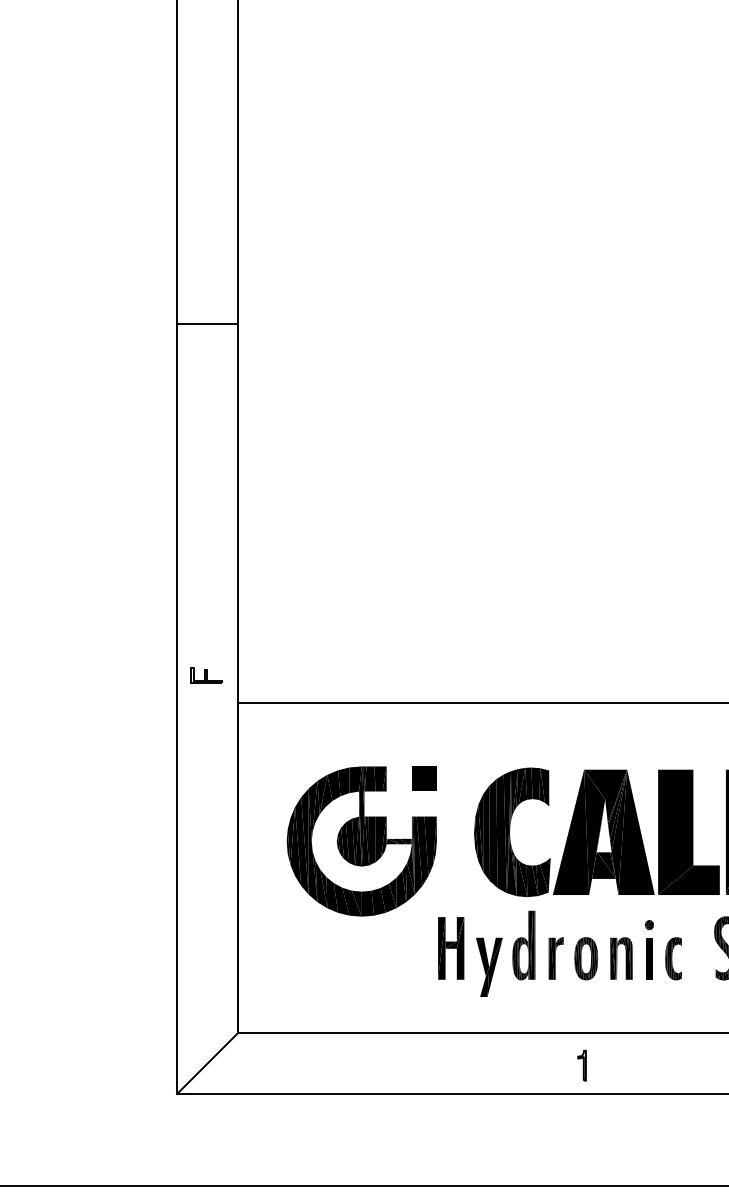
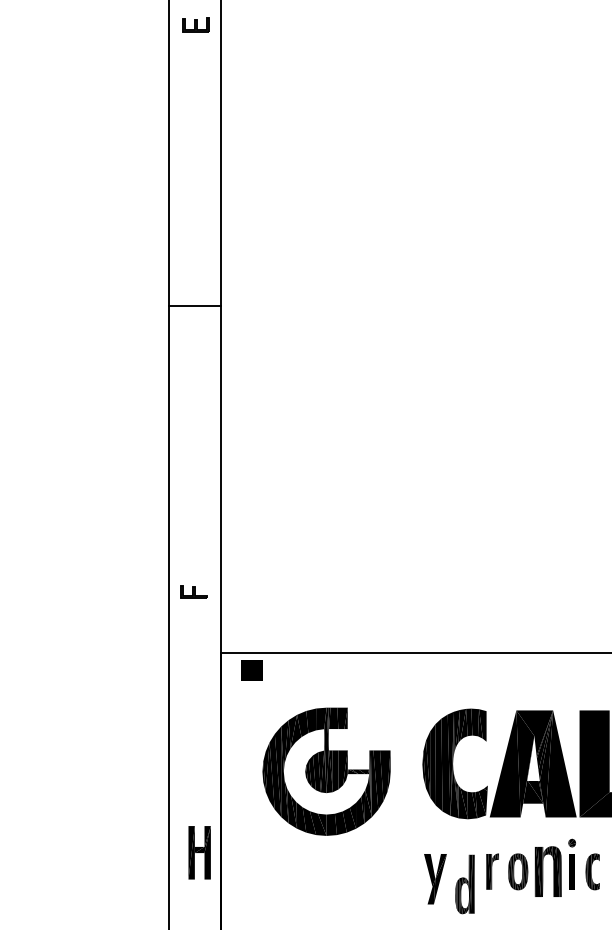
line: (207, 324) -> (194, 306), moved
part: (206, 675) -> (193, 591), moved
part: (424, 778) -> (252, 670), moved
part: (523, 945) -> (464, 884), moved
part: (451, 948) -> (199, 852), moved
part: (621, 958) -> (548, 871), size x1.4

